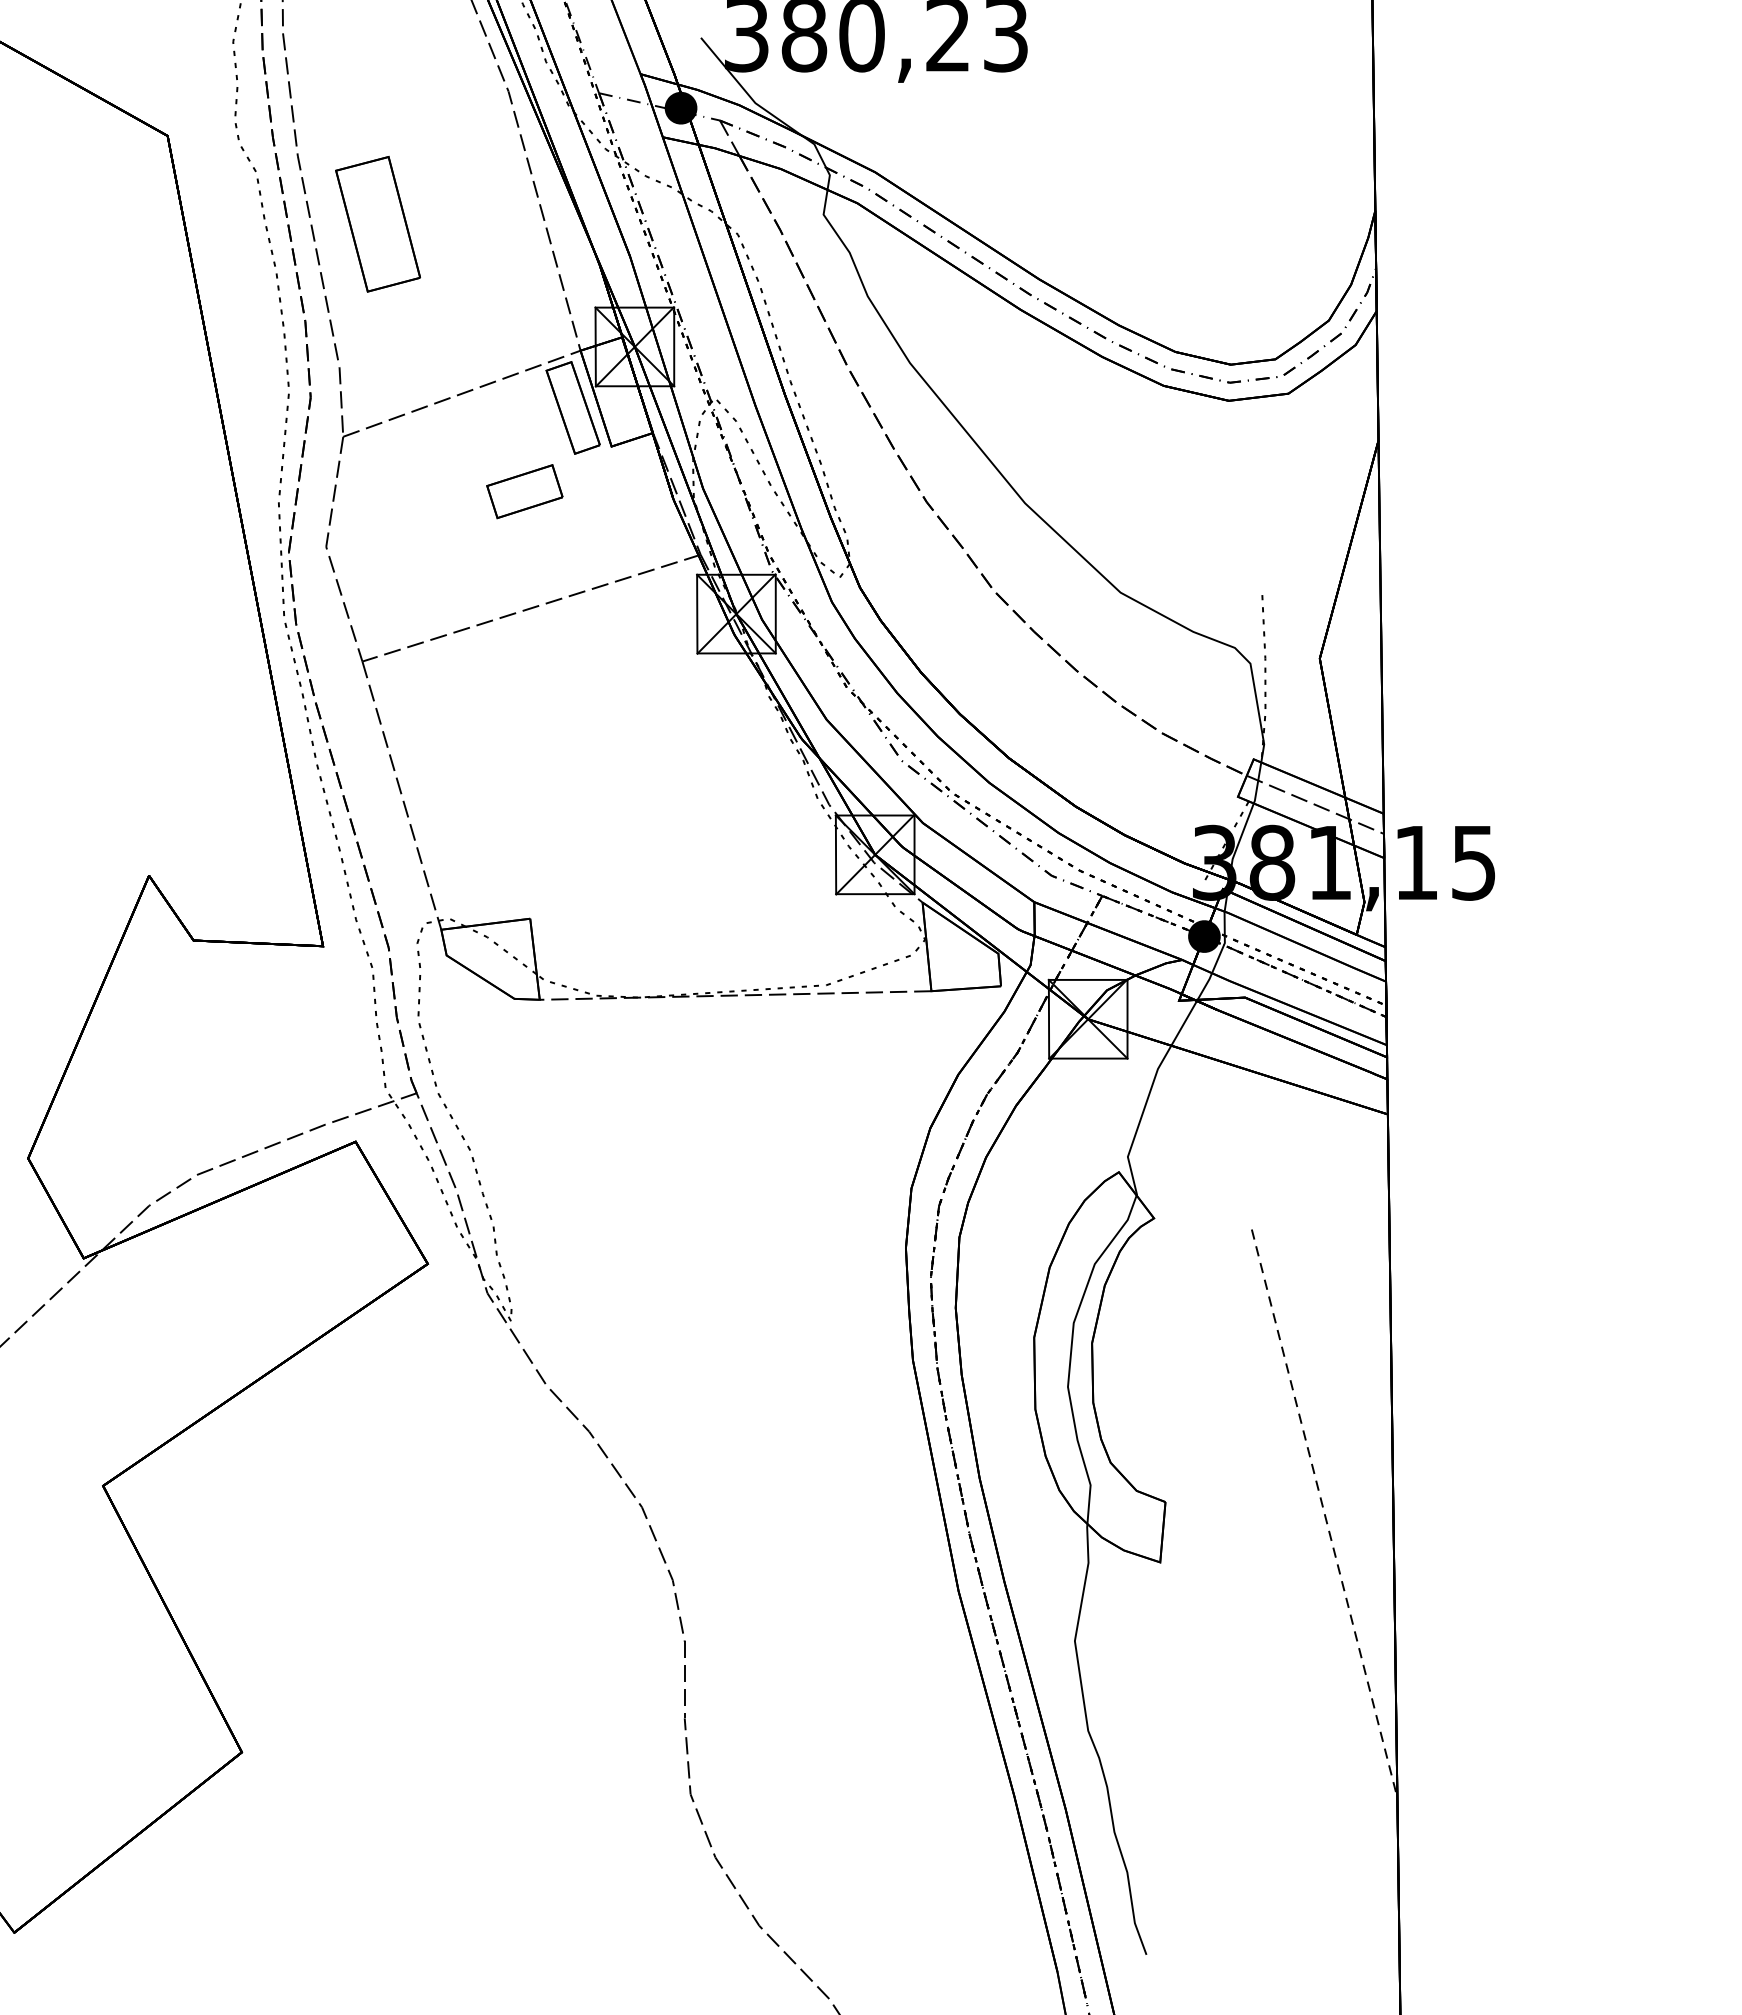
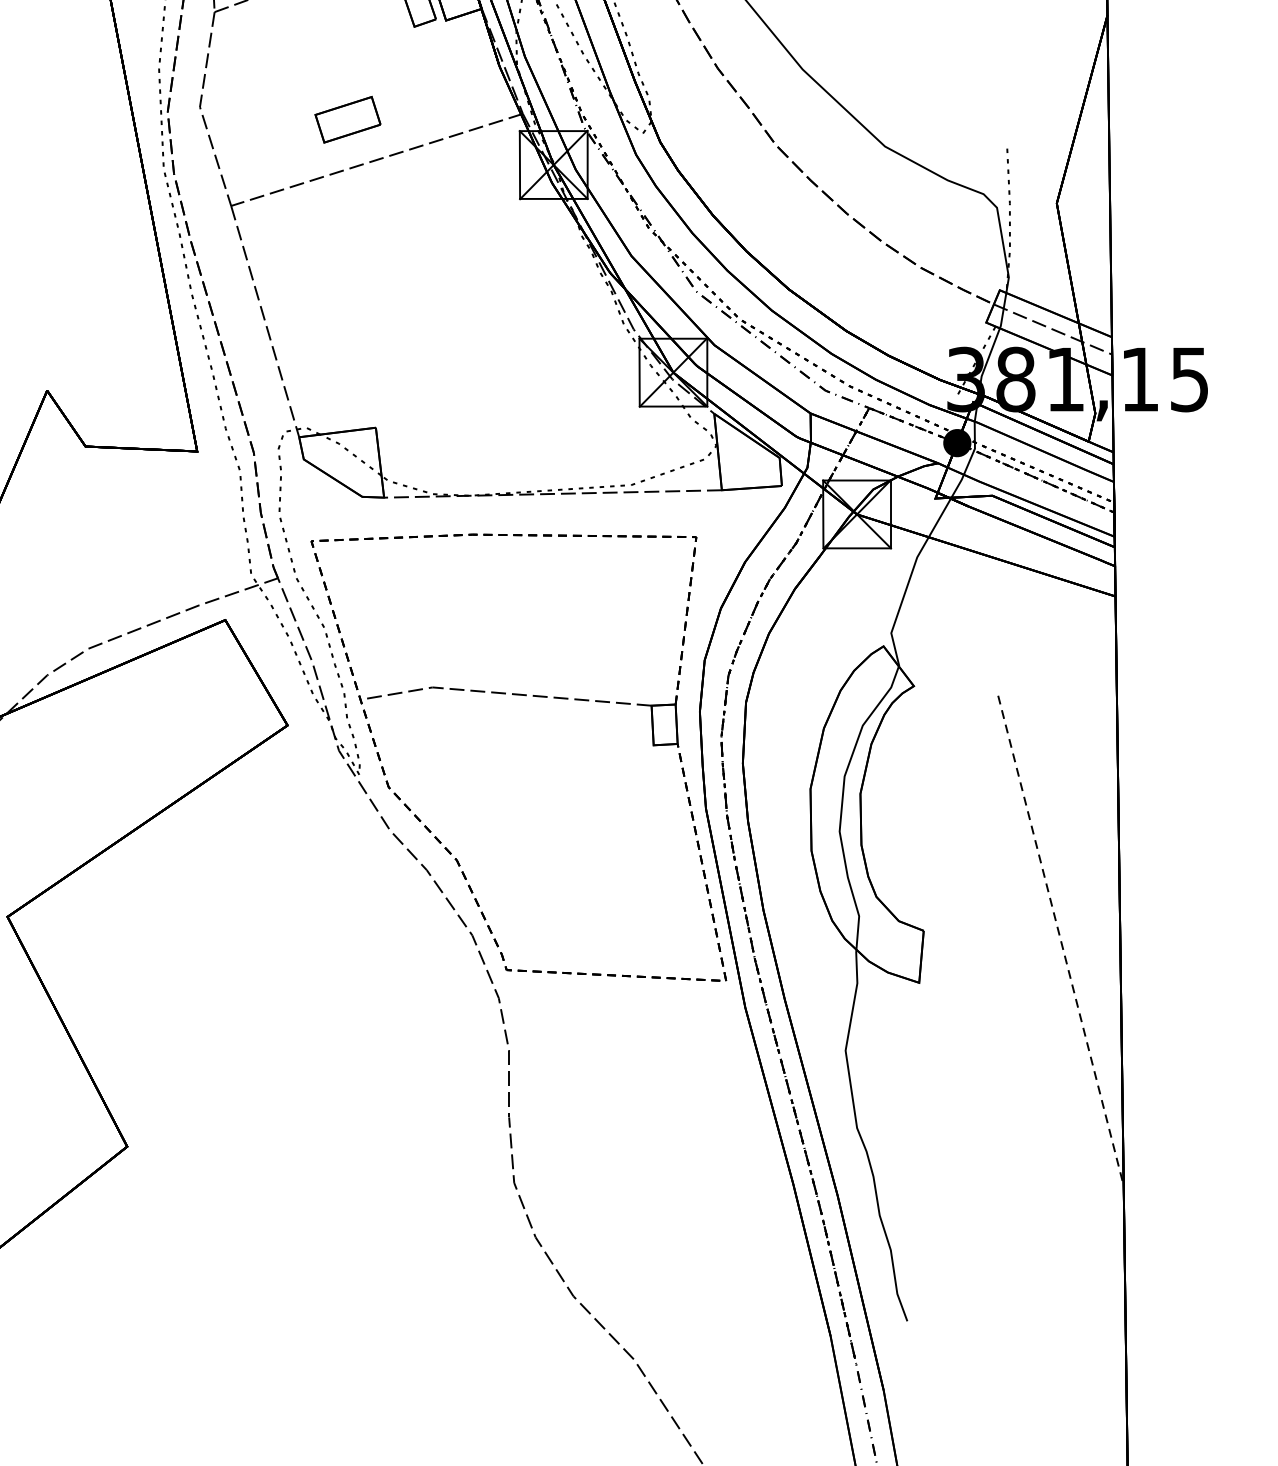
part: (524, 491) -> (347, 119), moved
part: (695, 1229) -> (518, 695), added

